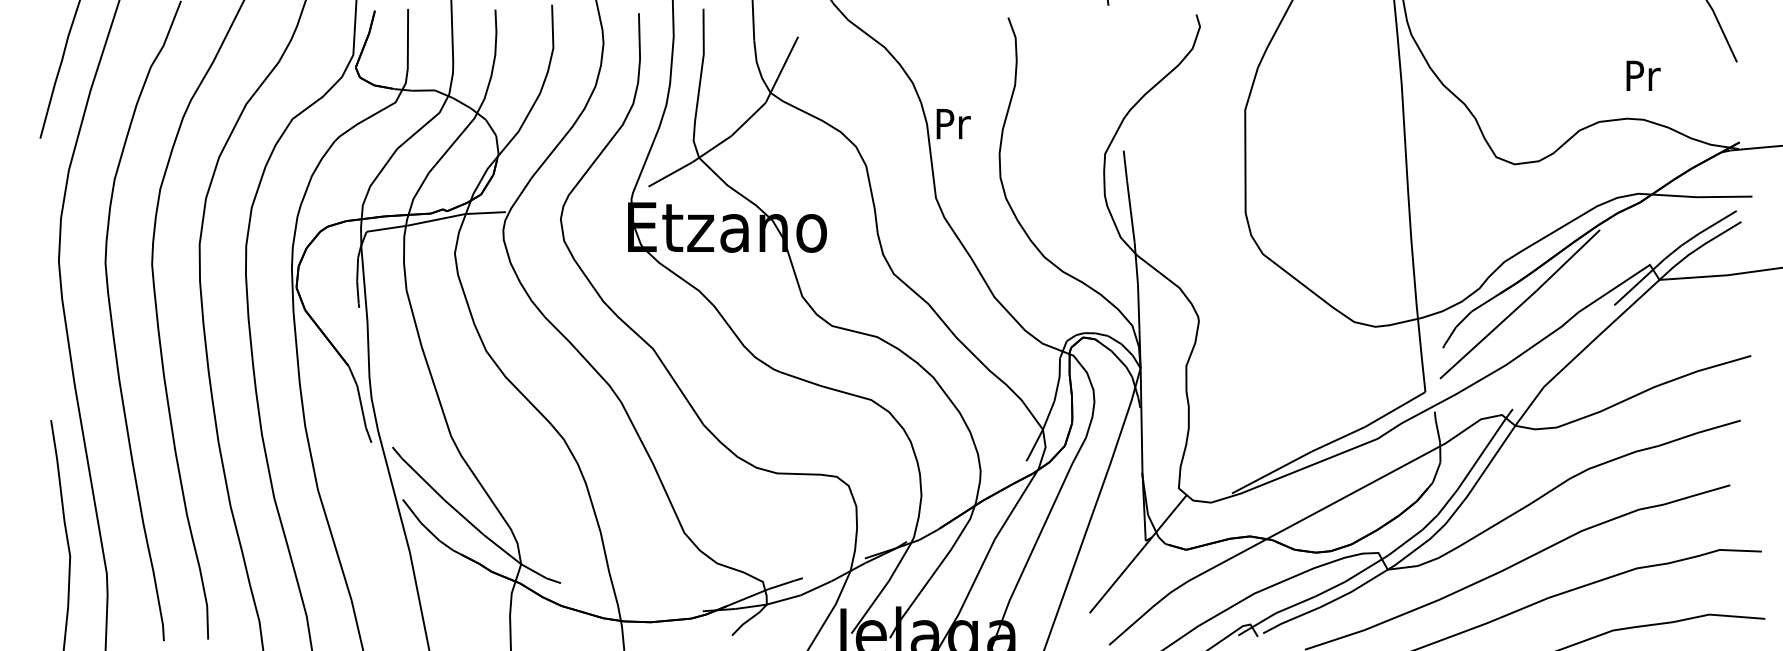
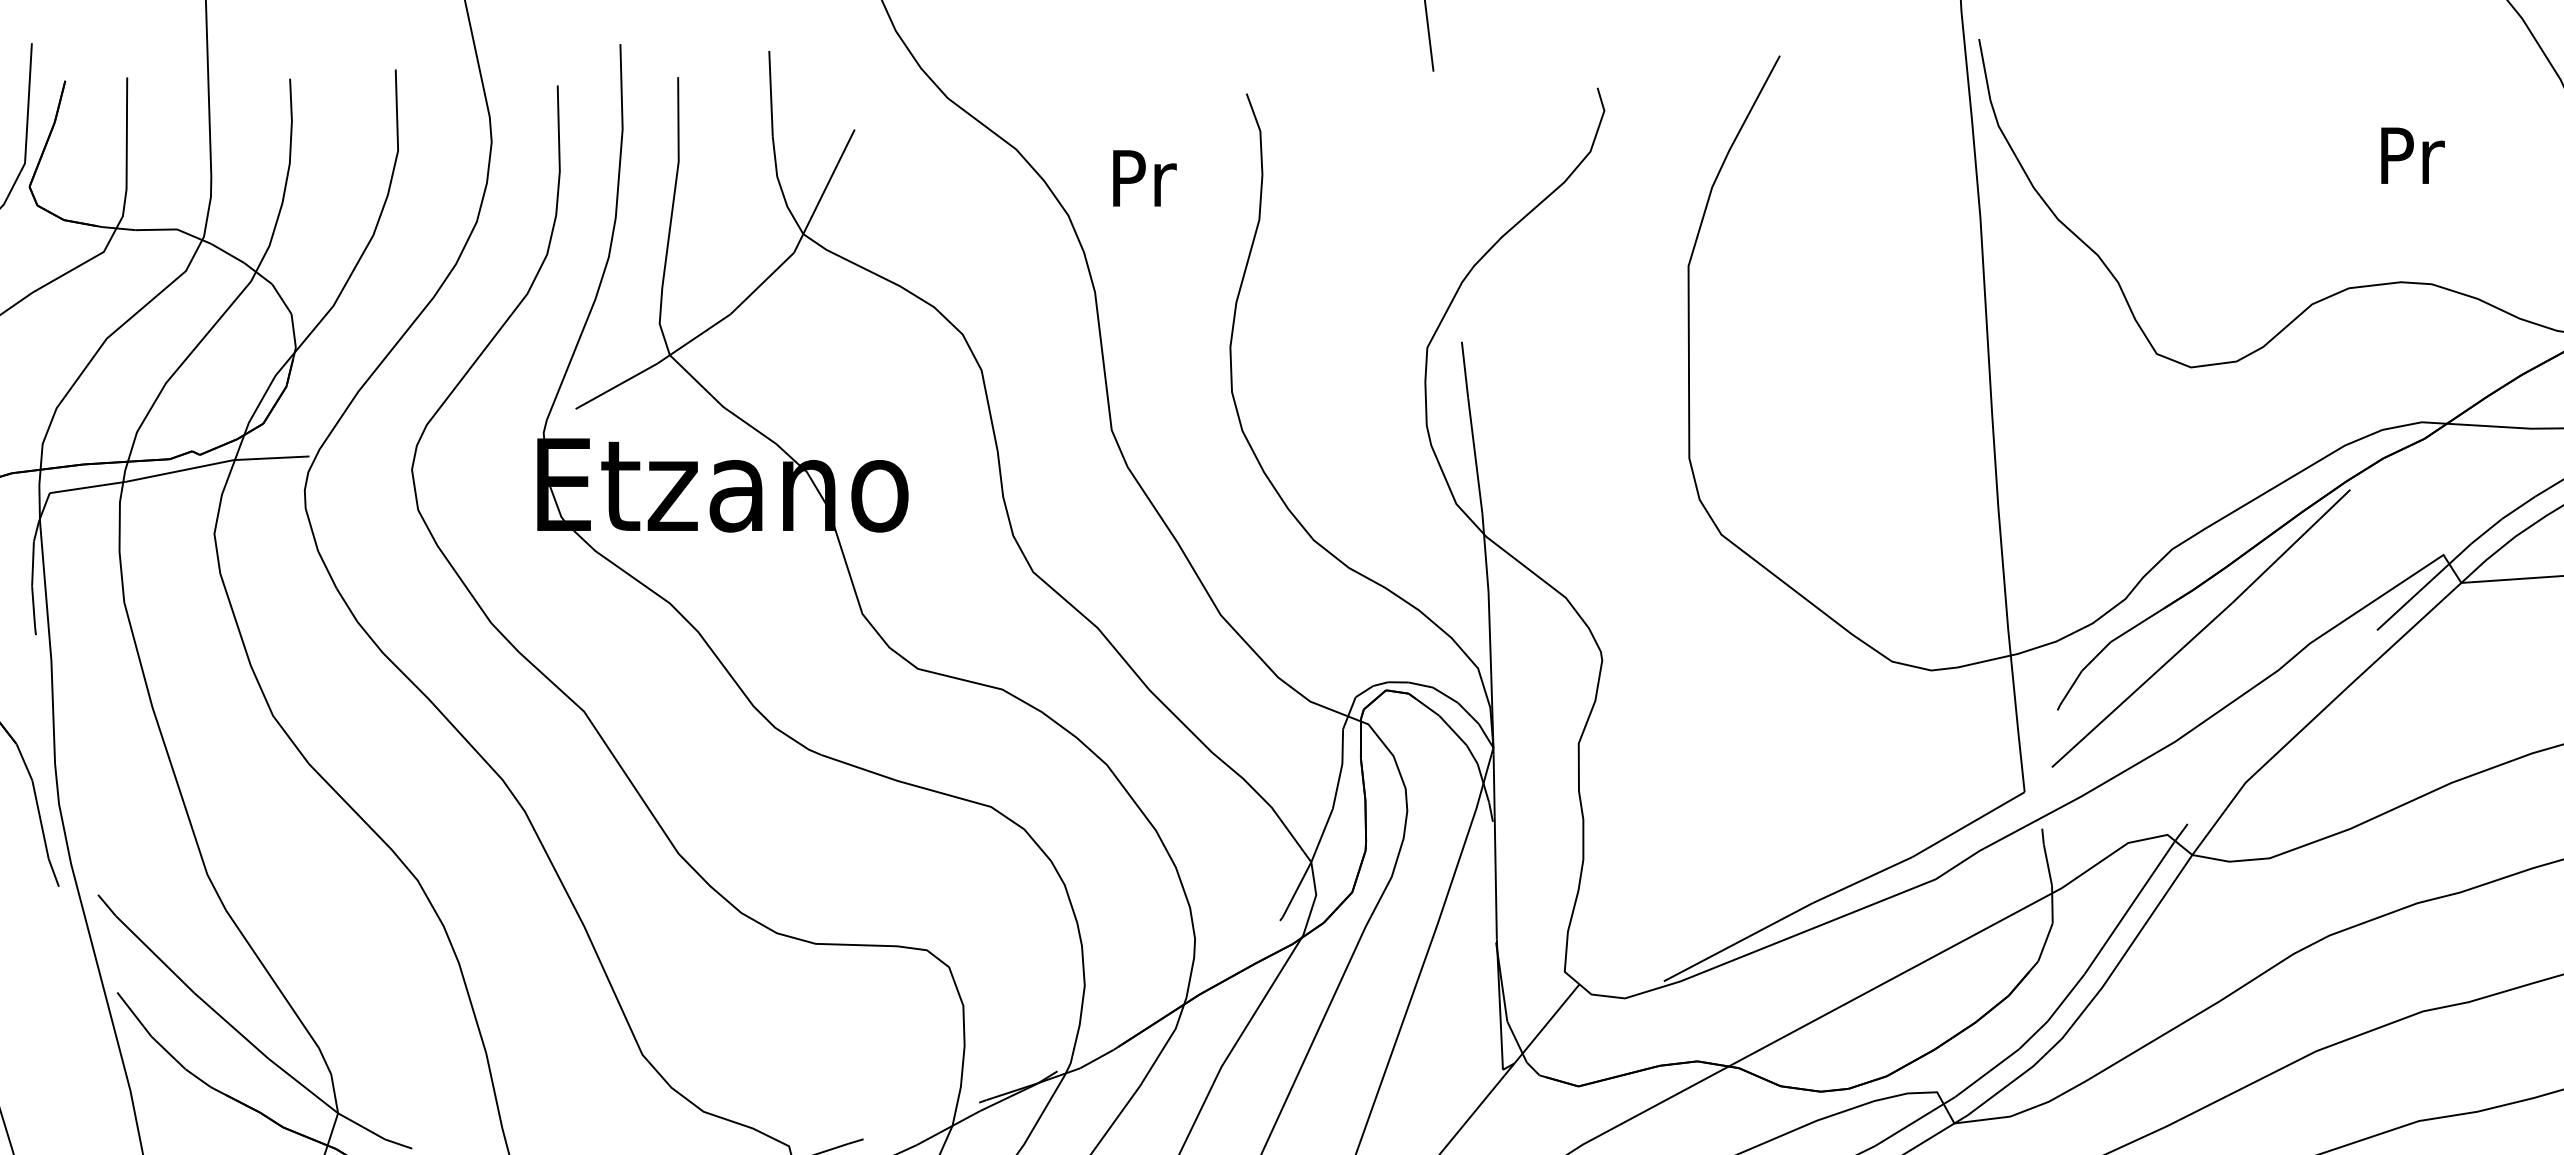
text: (1643, 75) -> (2412, 155), moved
text: (953, 123) -> (1144, 177), moved

